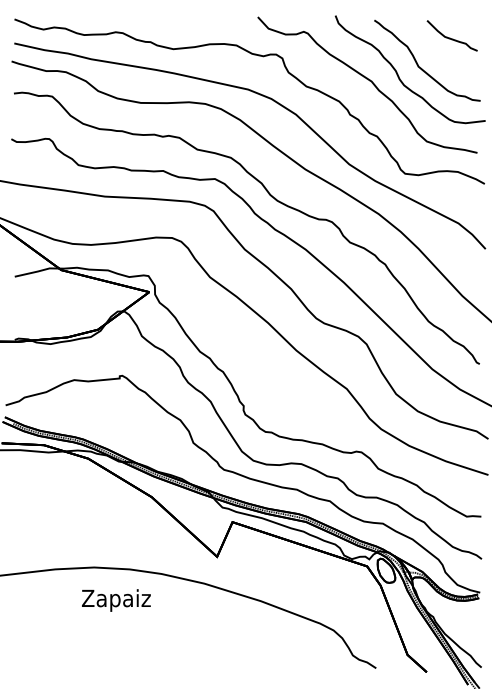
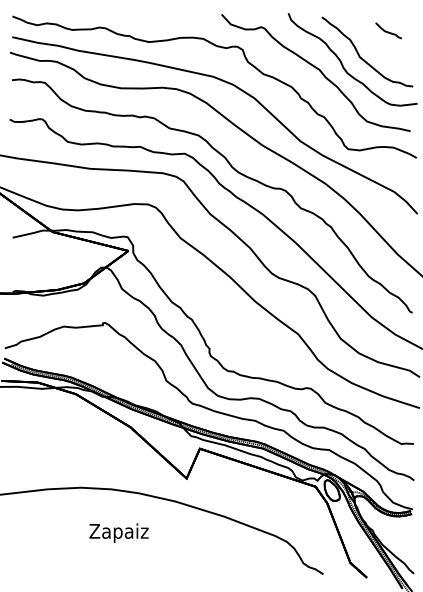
part: (451, 35) -> (388, 30), size x0.6
text: (115, 599) -> (118, 532), moved

